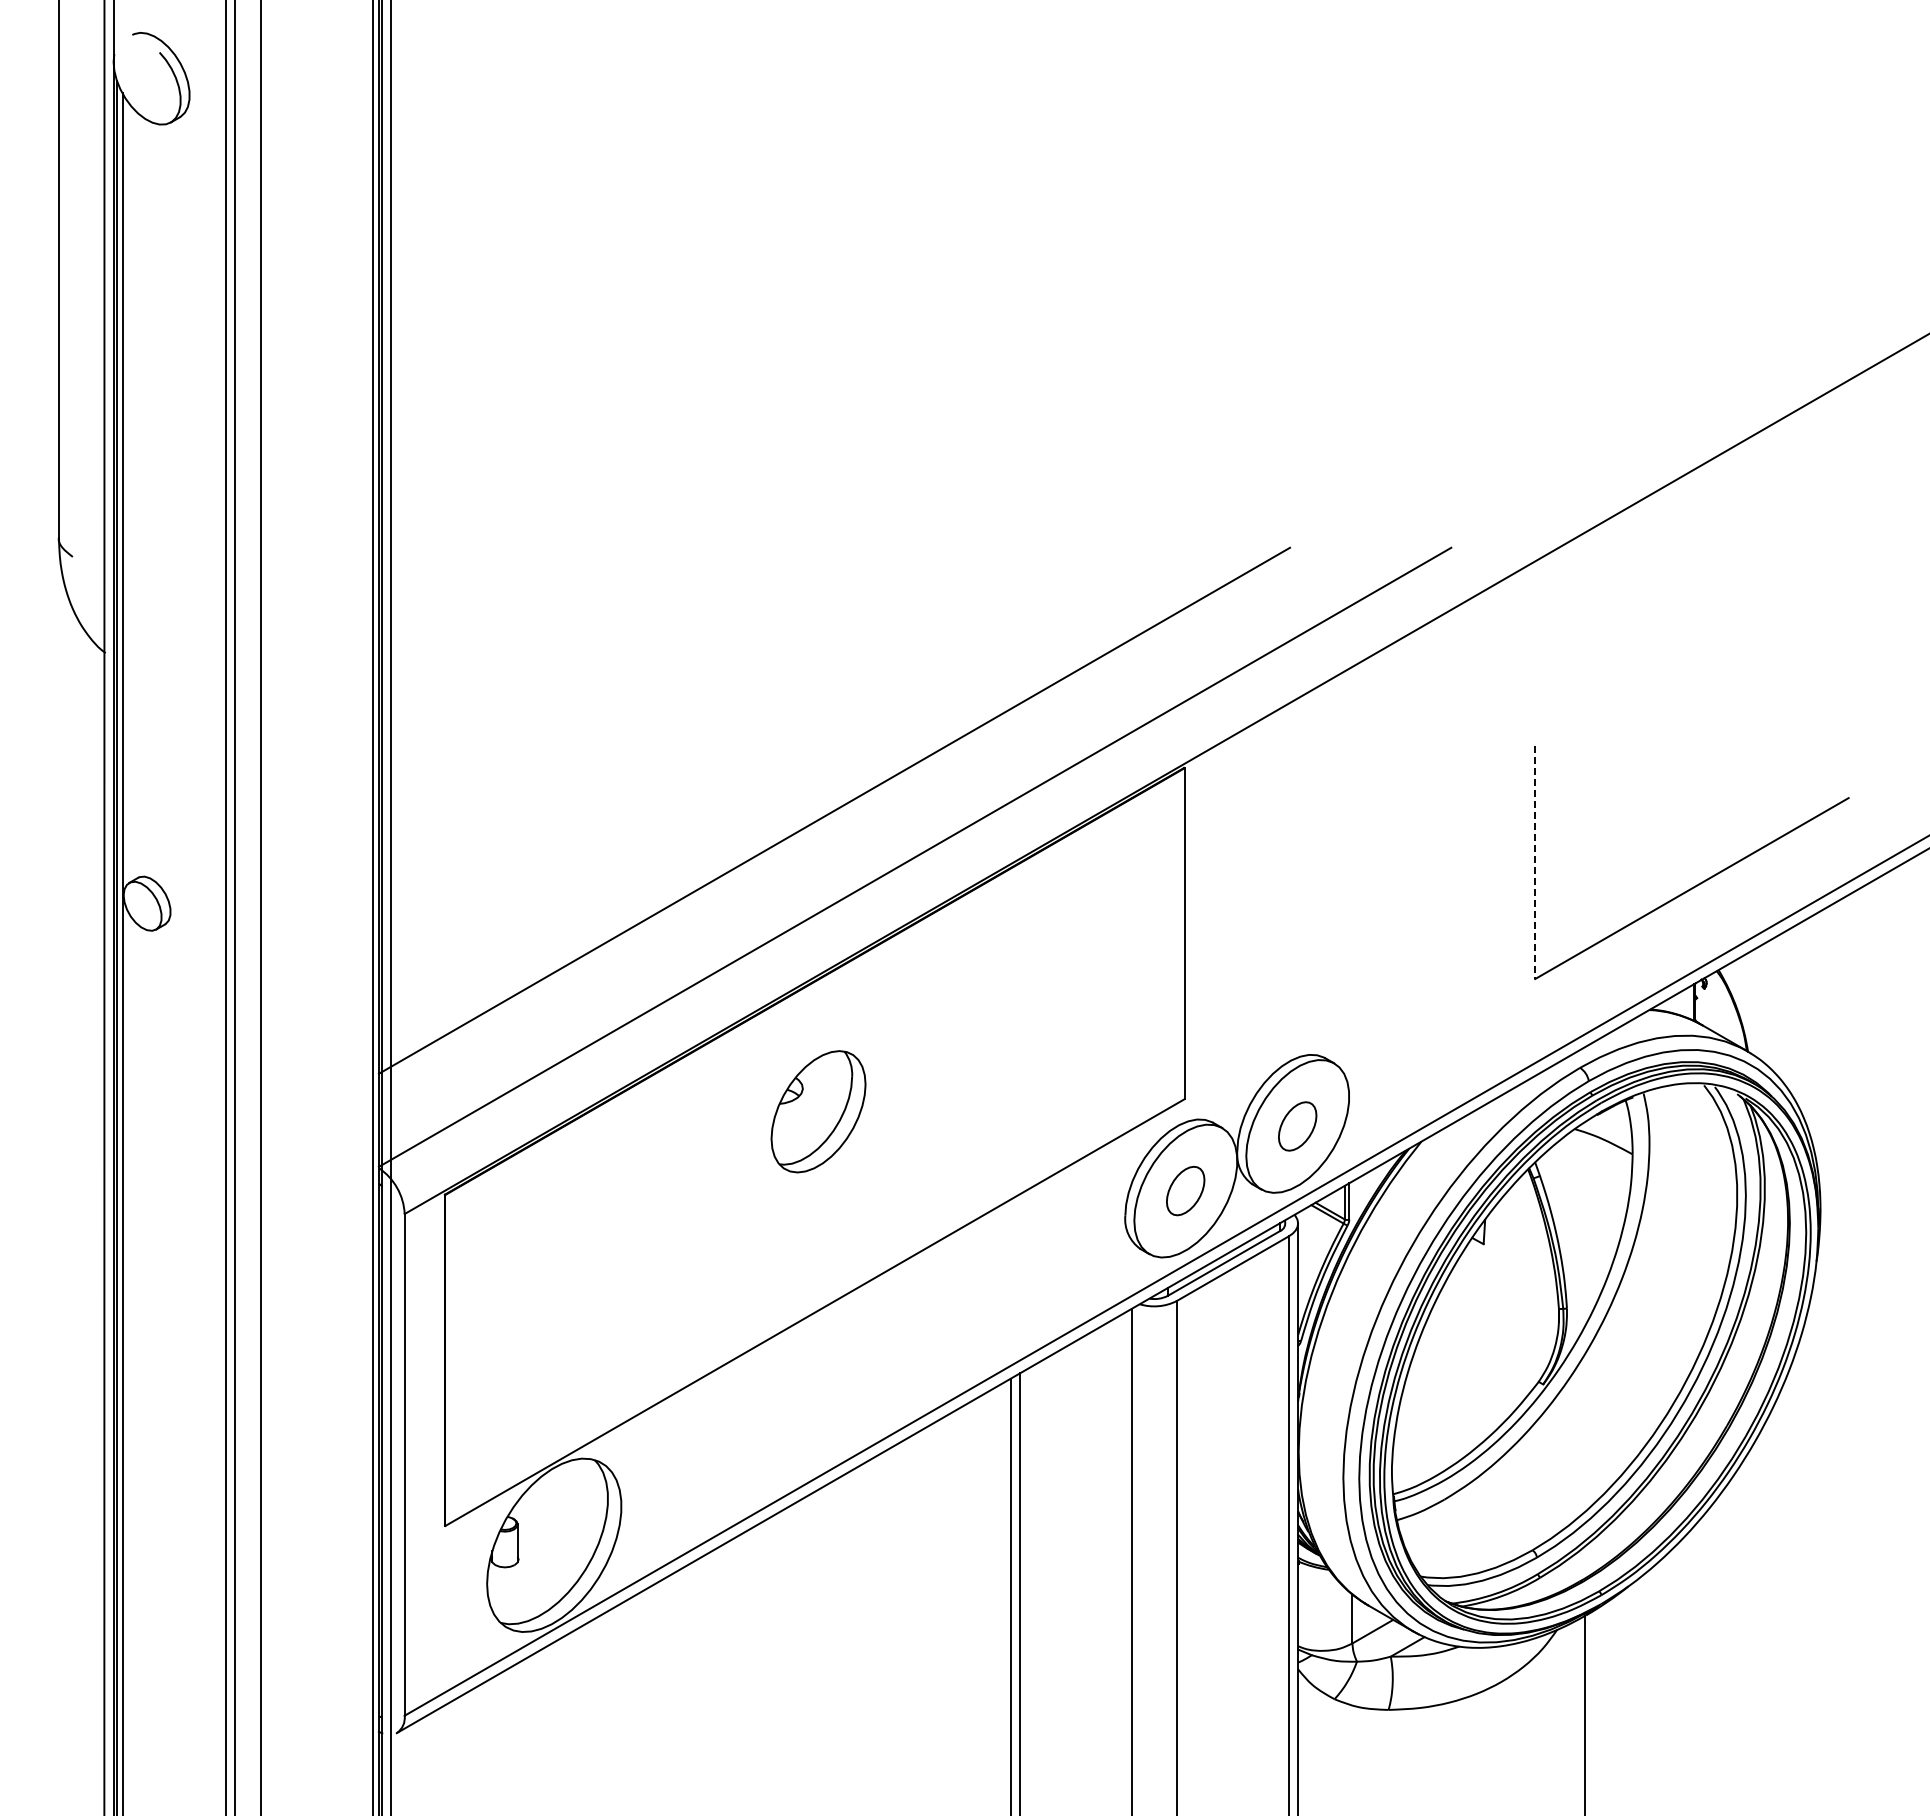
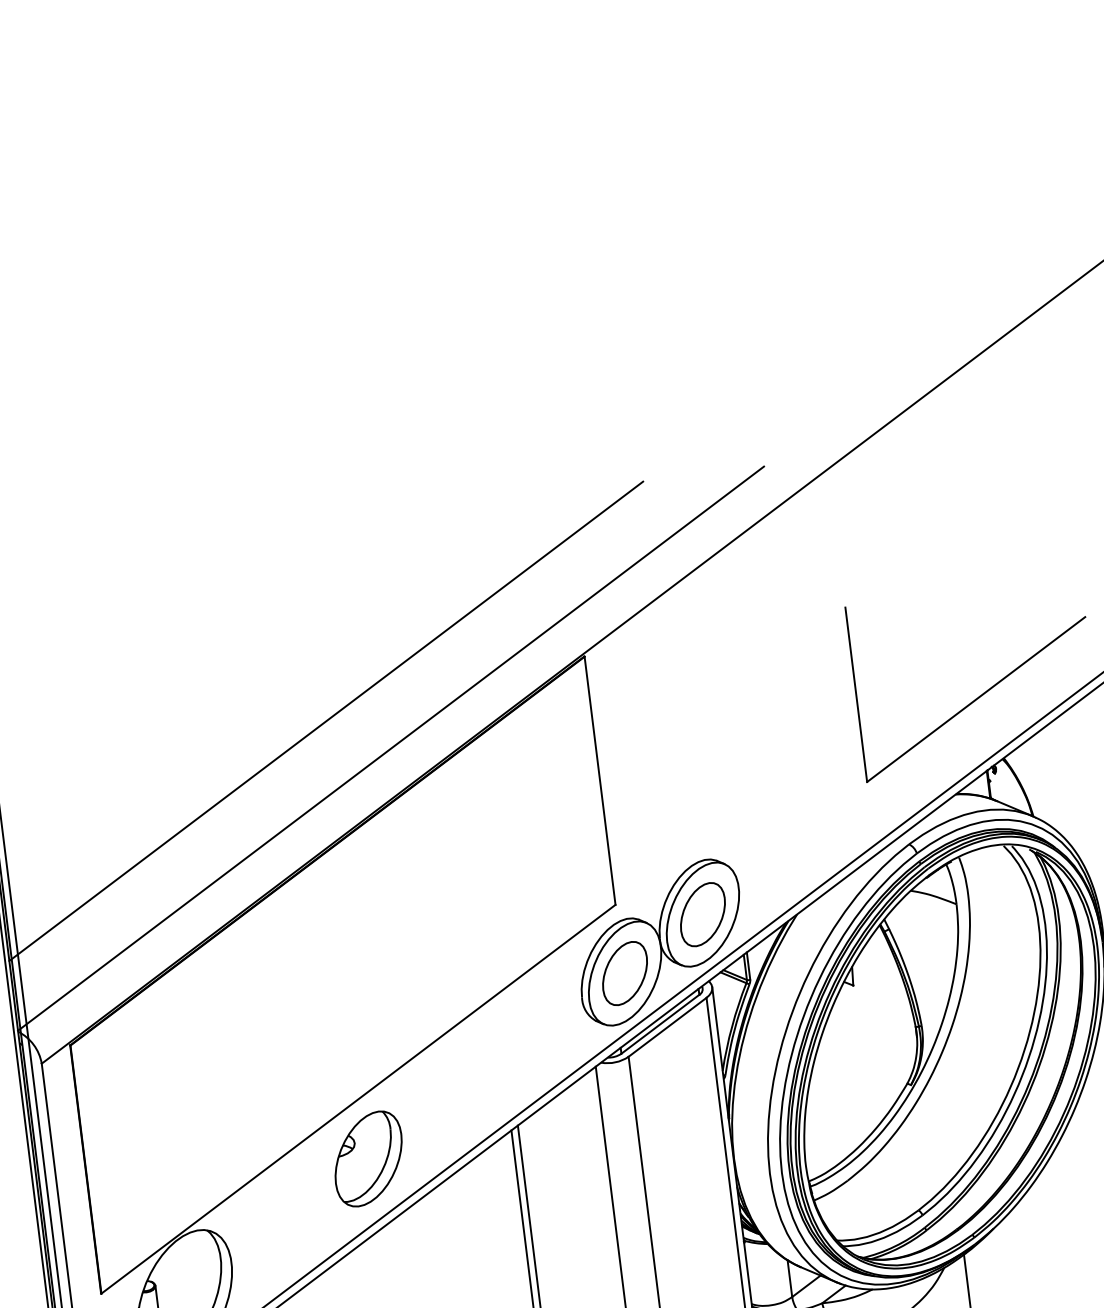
line: (1535, 863) -> (856, 695), dashed -> solid
part: (818, 1111) -> (368, 1158), moved
part: (1297, 1126) -> (702, 914), size x1.67
part: (1185, 1190) -> (624, 973), size x1.67

